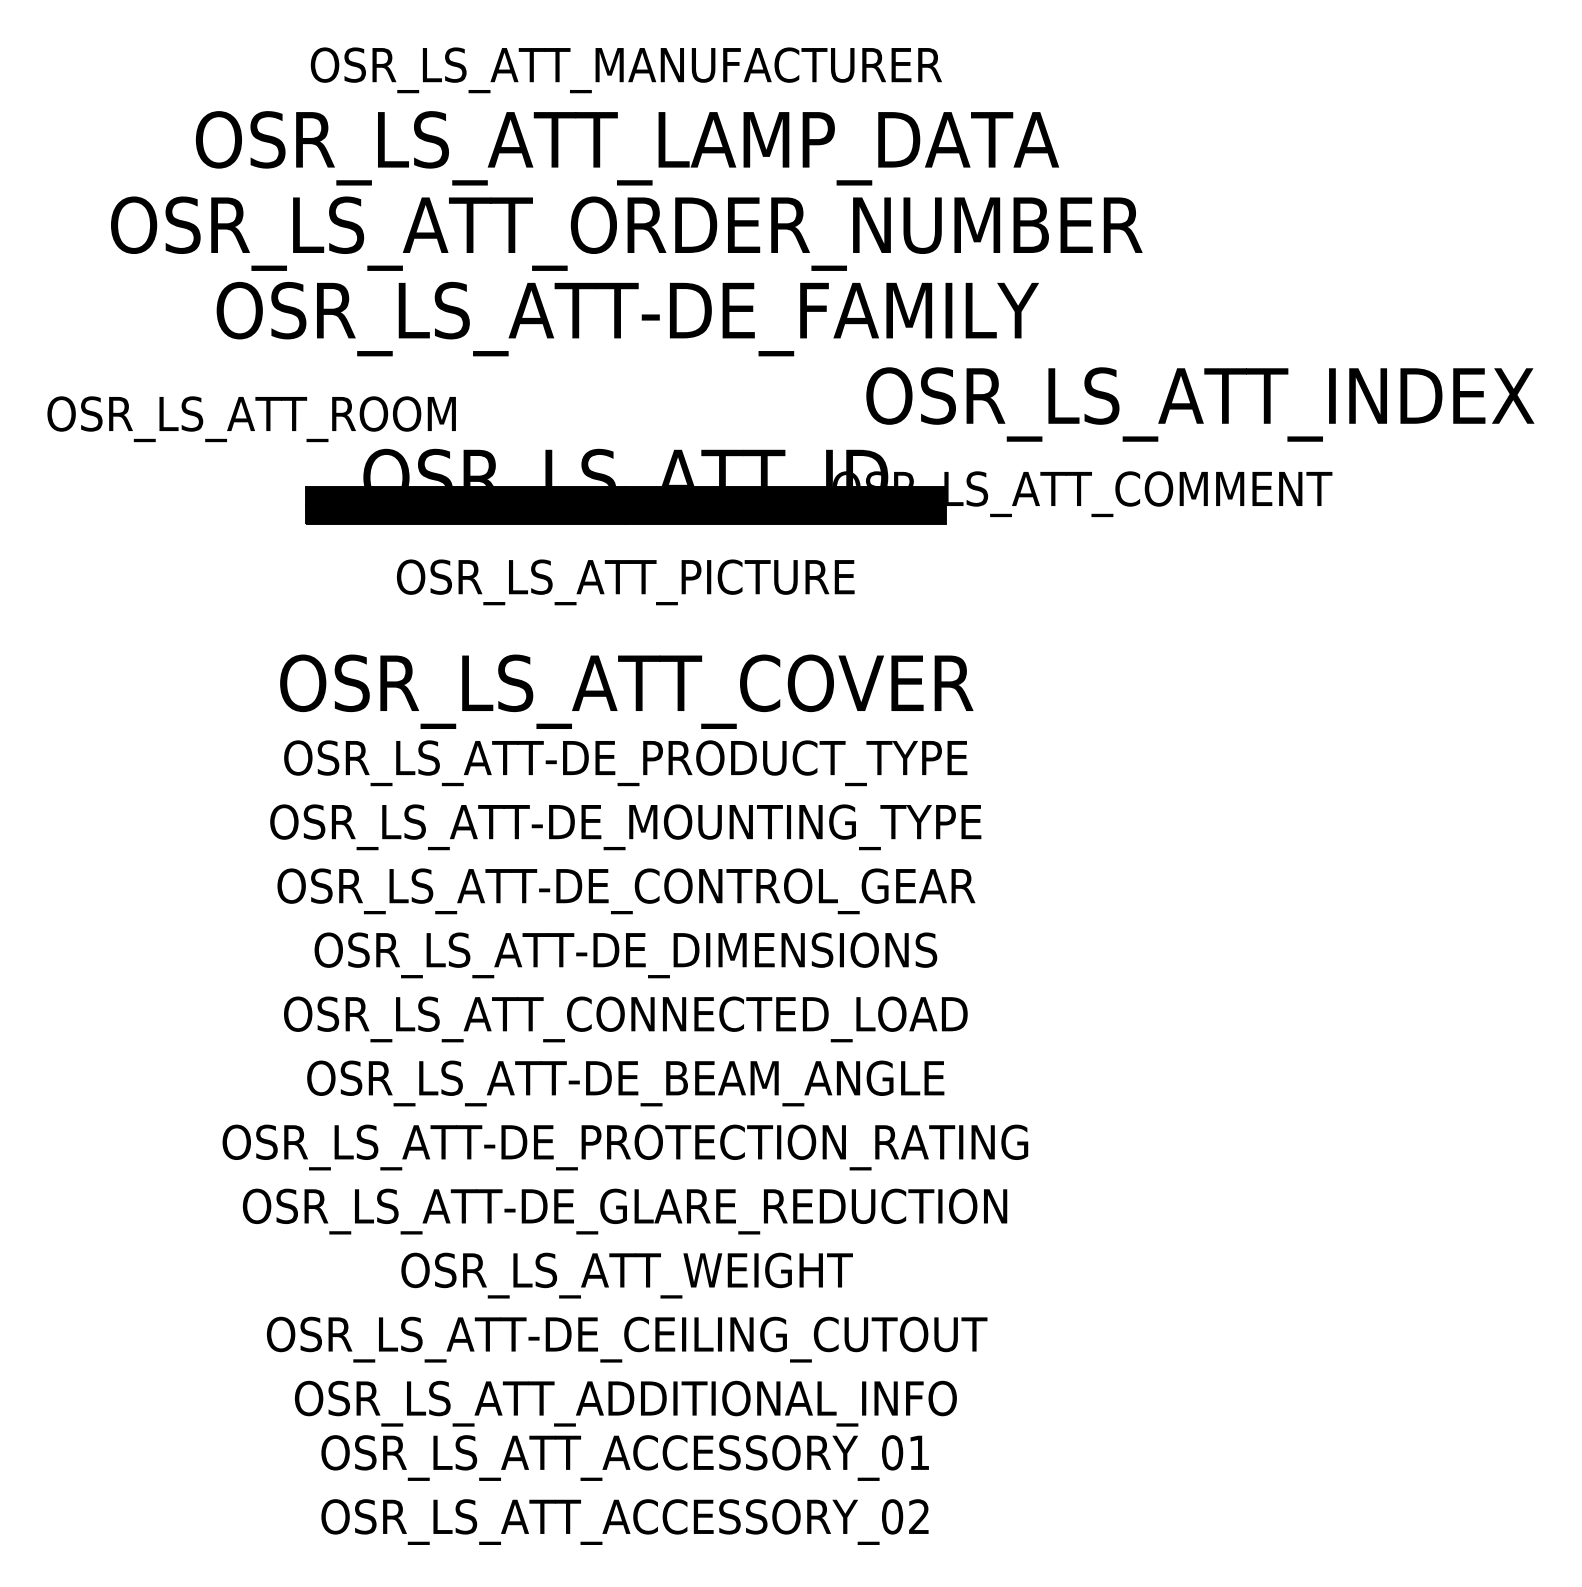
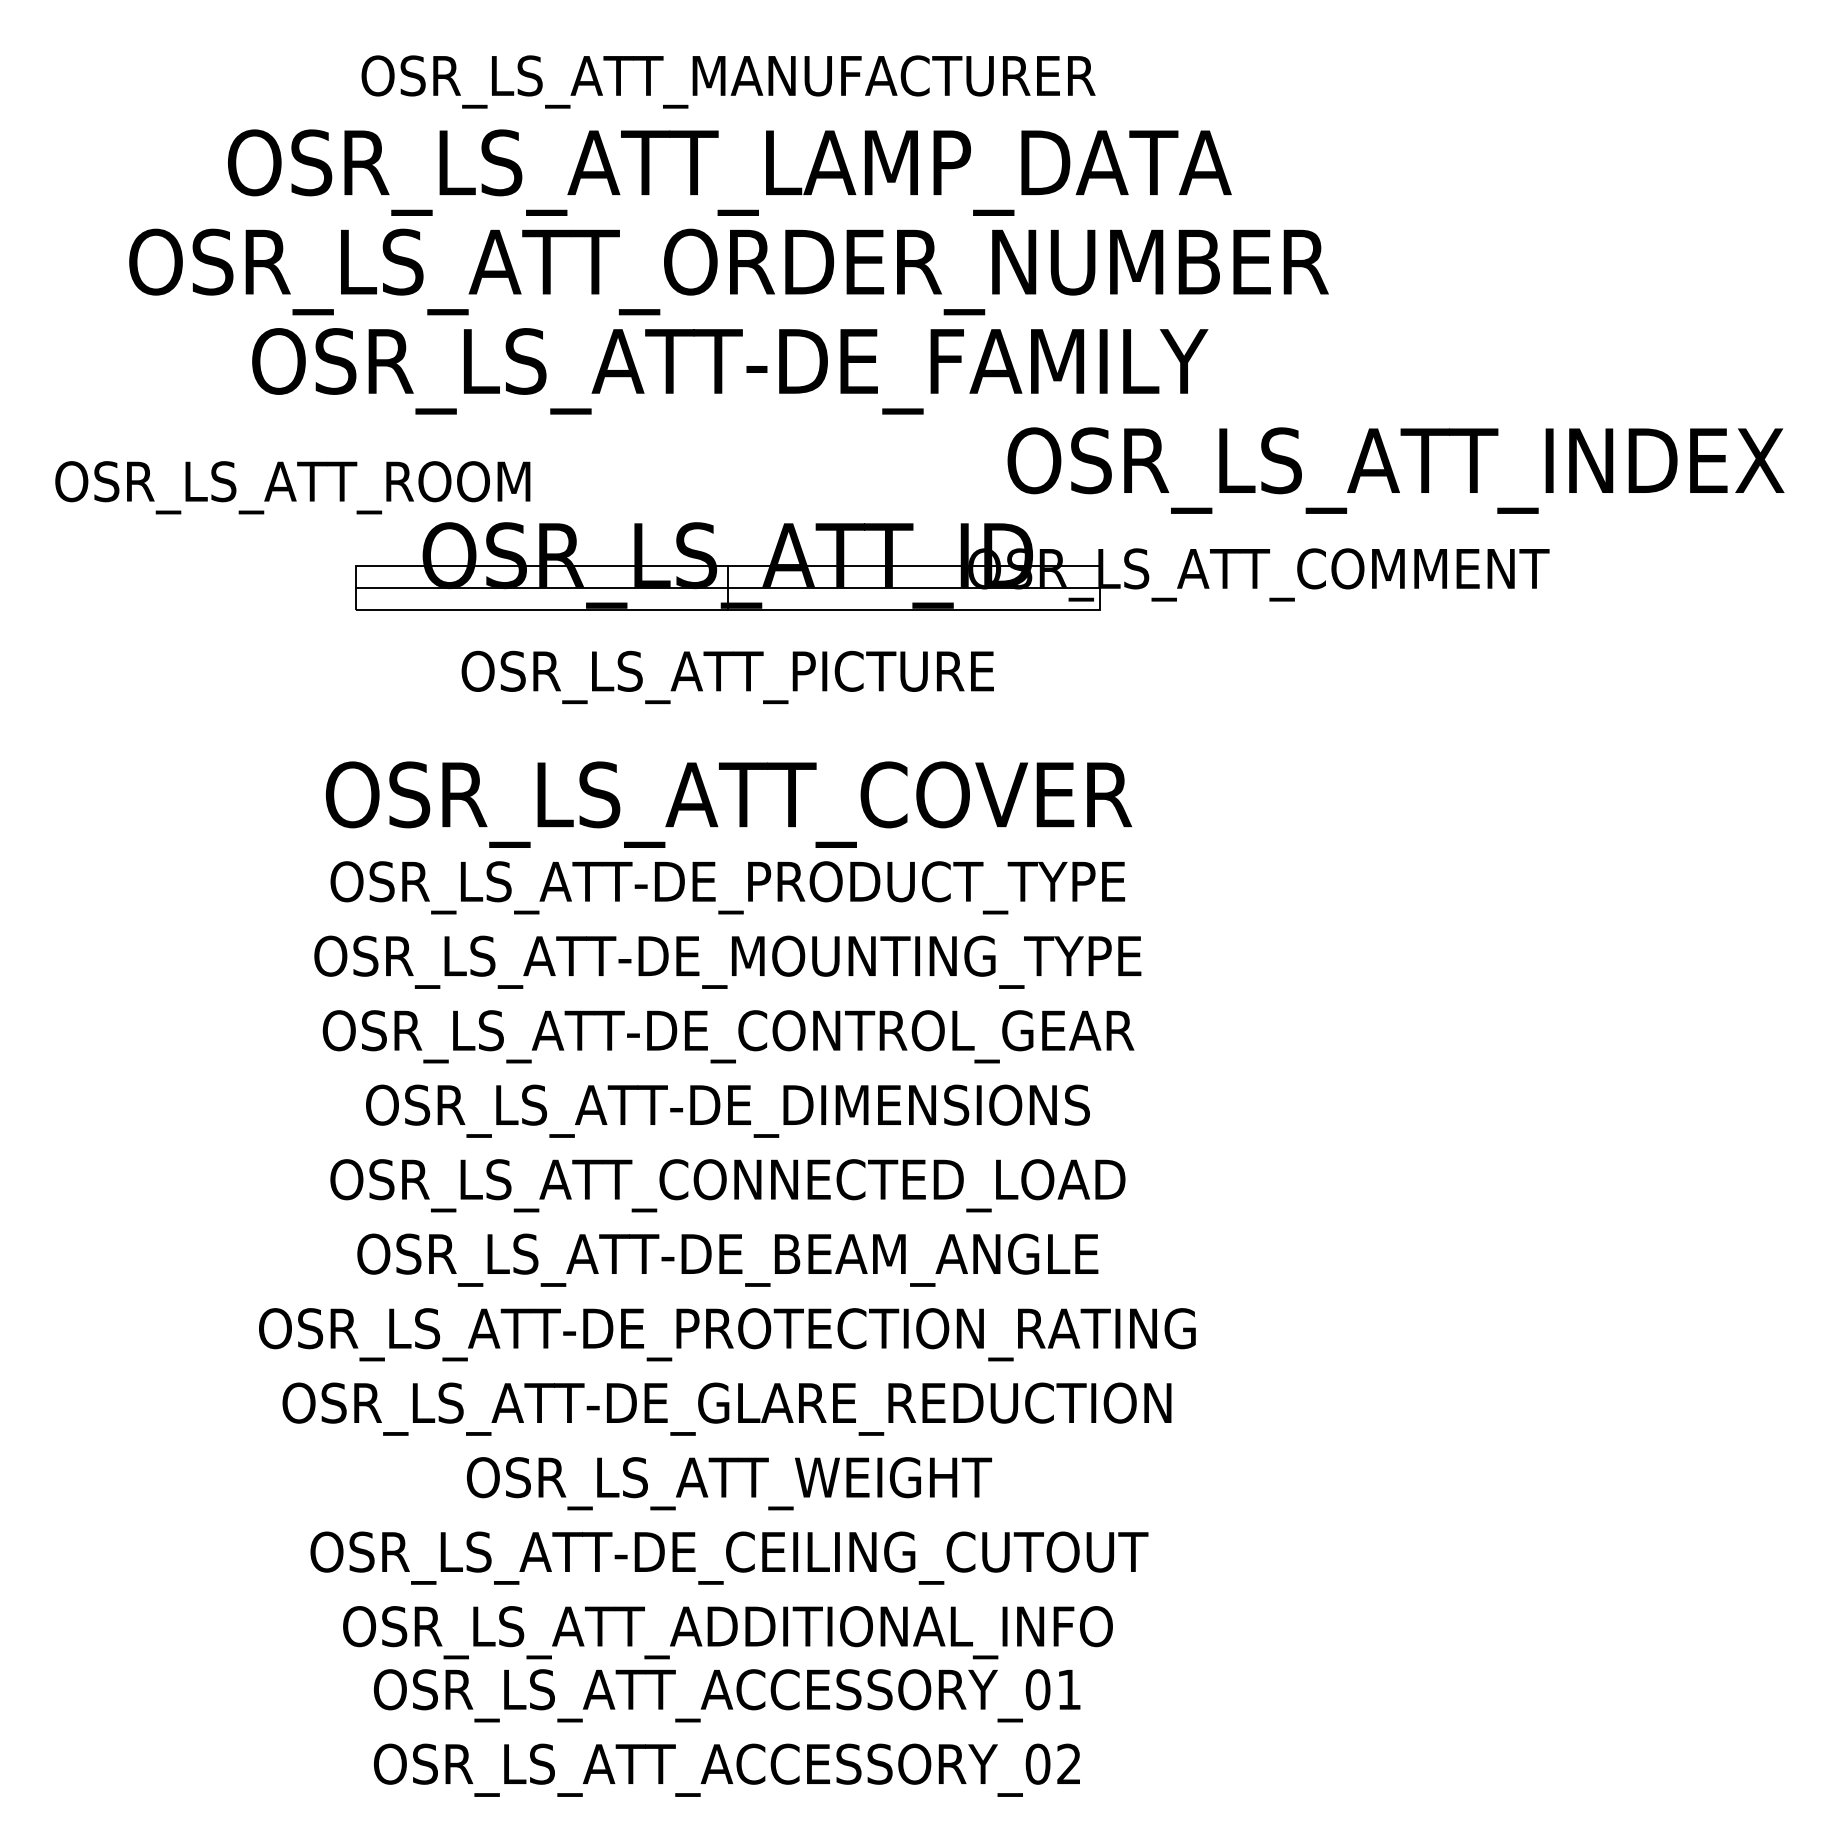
fill: (625, 505) -> (727, 587), removed

